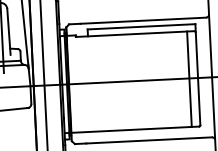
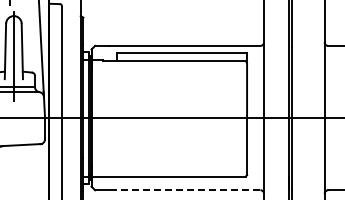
line: (189, 78) -> (236, 118), removed
line: (149, 140) -> (184, 190), solid -> dashed

